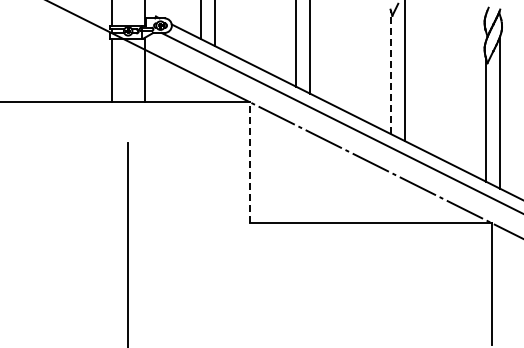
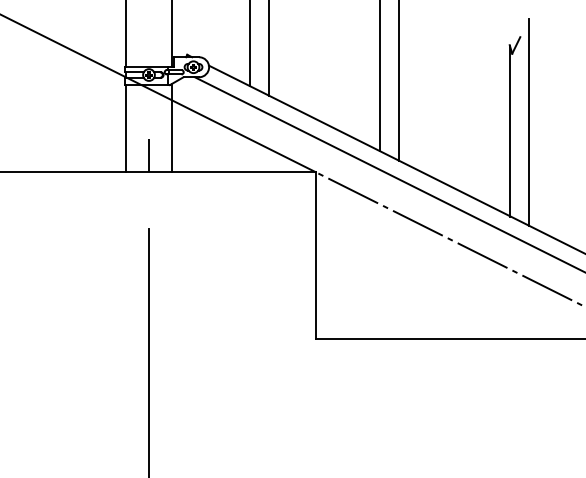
line: (390, 72) -> (509, 131), dashed -> solid
line: (128, 90) -> (149, 156), added
line: (249, 162) -> (315, 255), dashed -> solid

